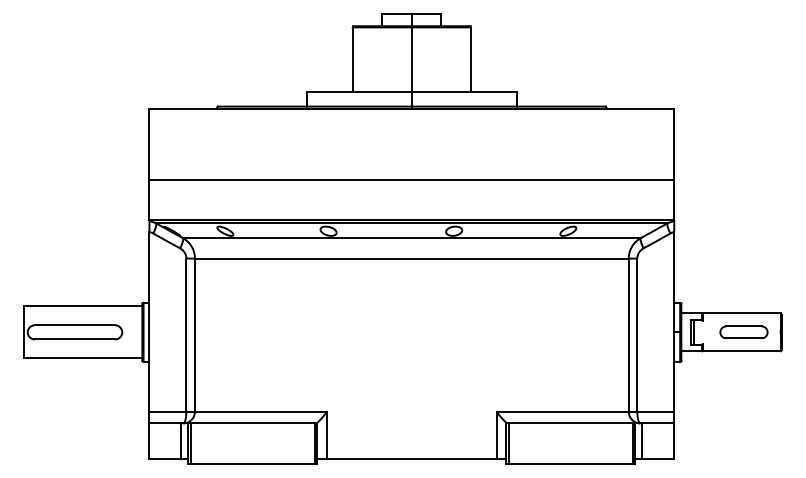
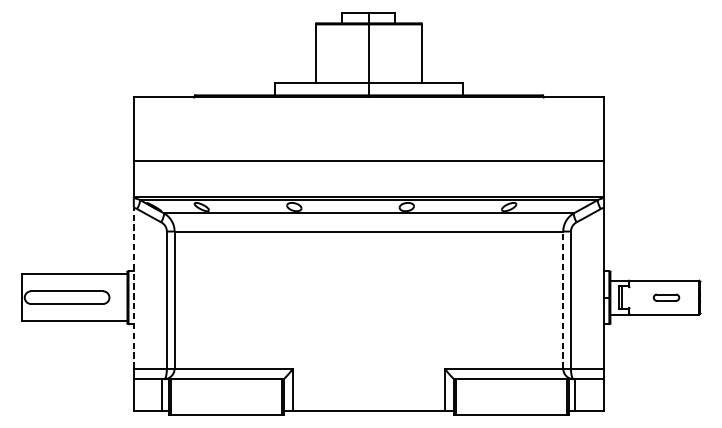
line: (149, 321) -> (133, 287), solid -> dashed
part: (743, 332) -> (666, 297), size x0.6
line: (628, 334) -> (563, 299), solid -> dashed

